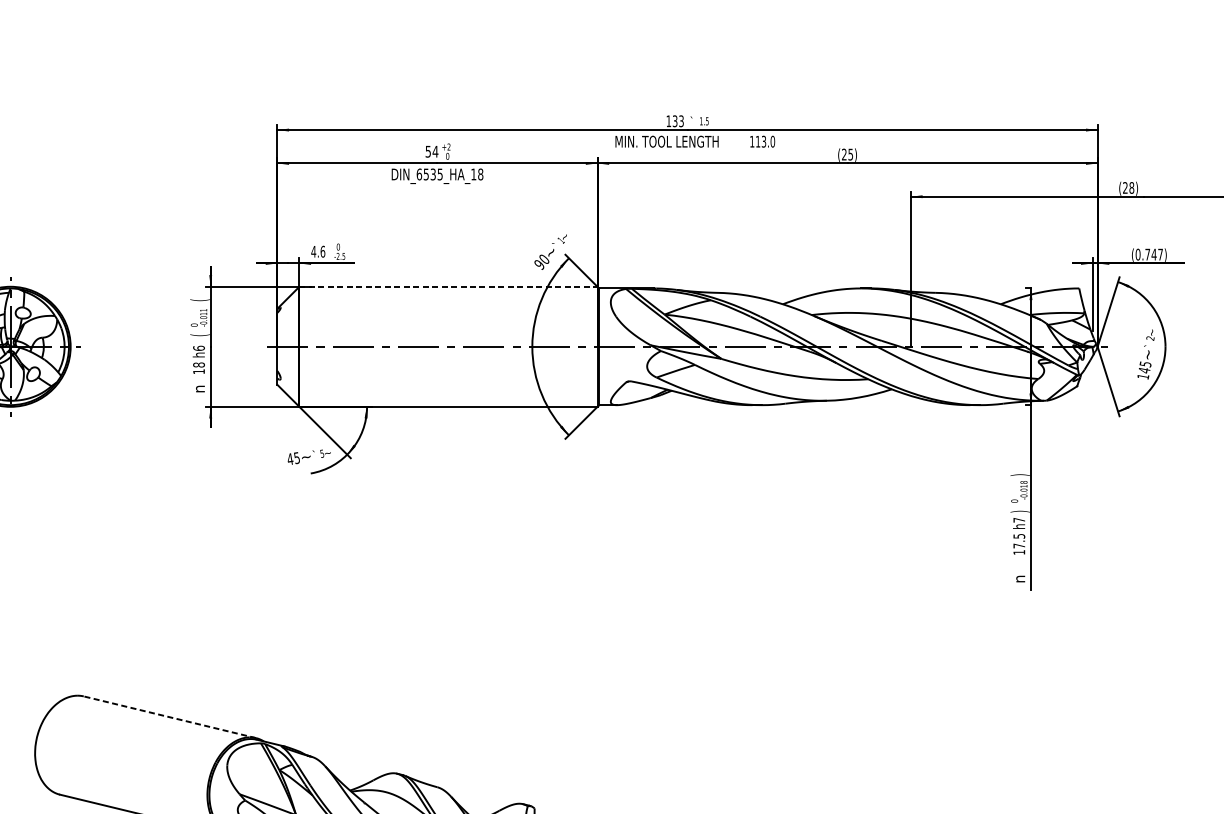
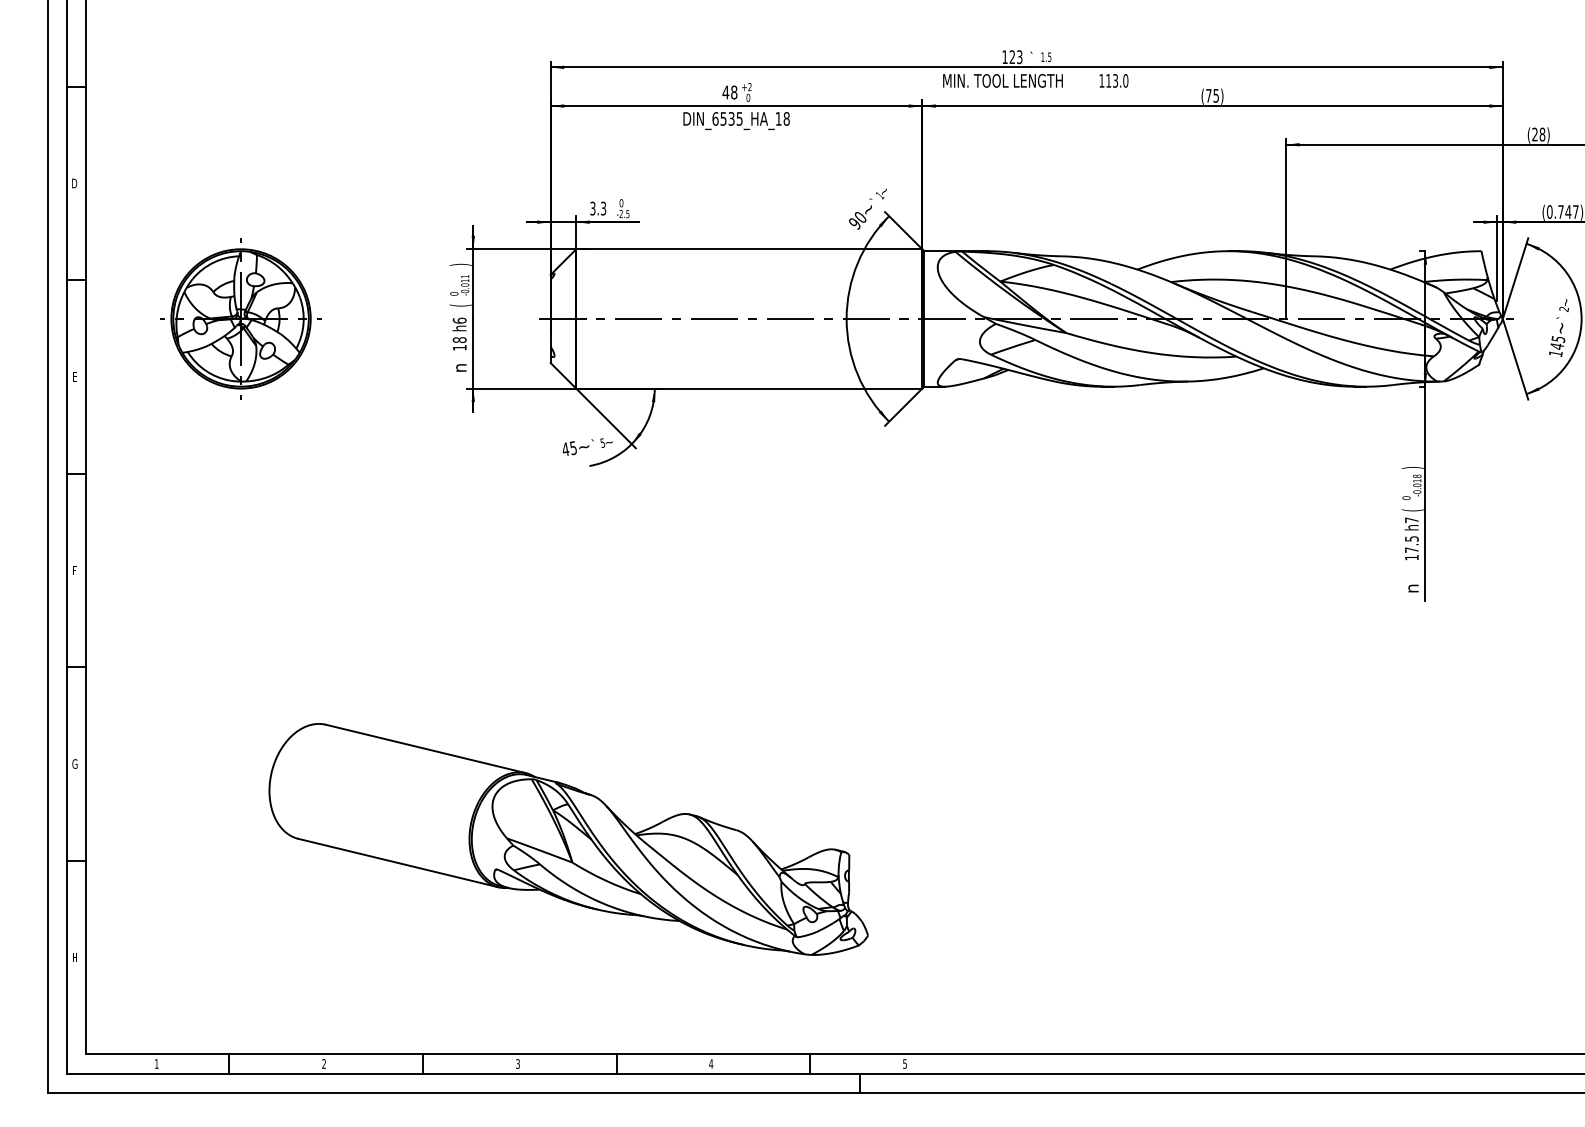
text: (675, 121) -> (1012, 57), 133 -> 123
text: (431, 151) -> (729, 92), 54 -> 48
text: (844, 154) -> (1208, 95), (25) -> (75)
text: (318, 251) -> (598, 208), 4.6 -> 3.3
line: (448, 286) -> (749, 249), dashed -> solid
text: (199, 299) -> (460, 264), ( -> )
text: (1019, 511) -> (1412, 510), ) -> (
line: (169, 716) -> (425, 748), dashed -> solid

